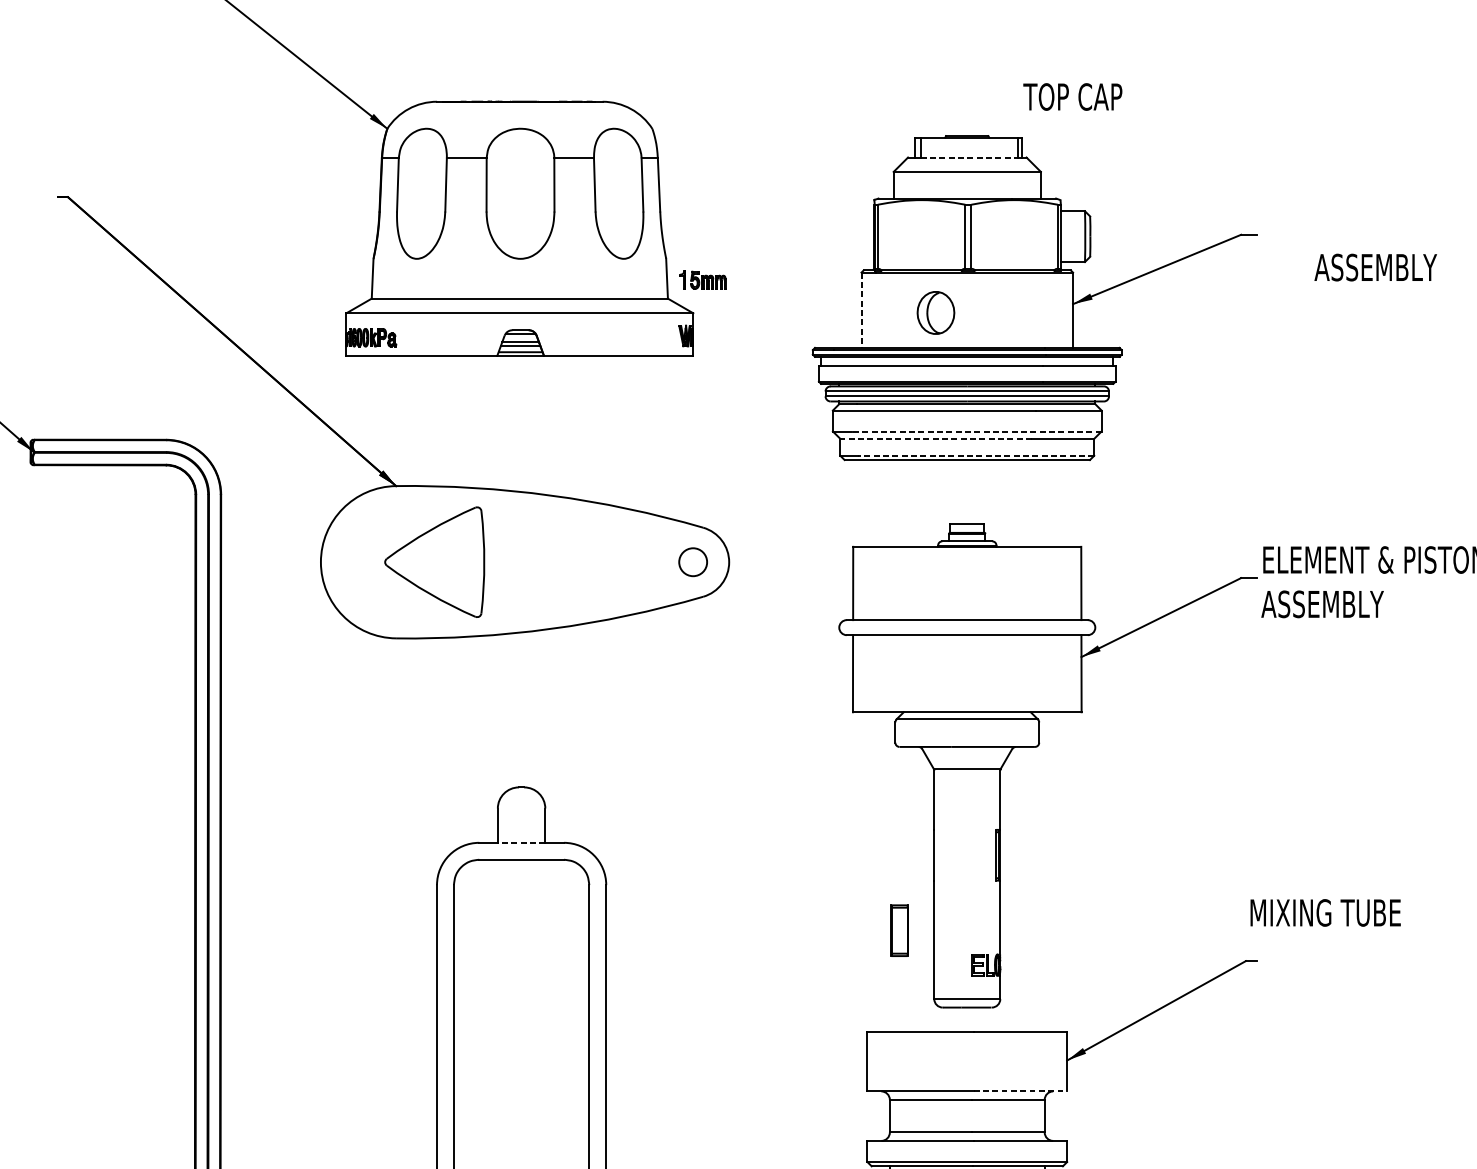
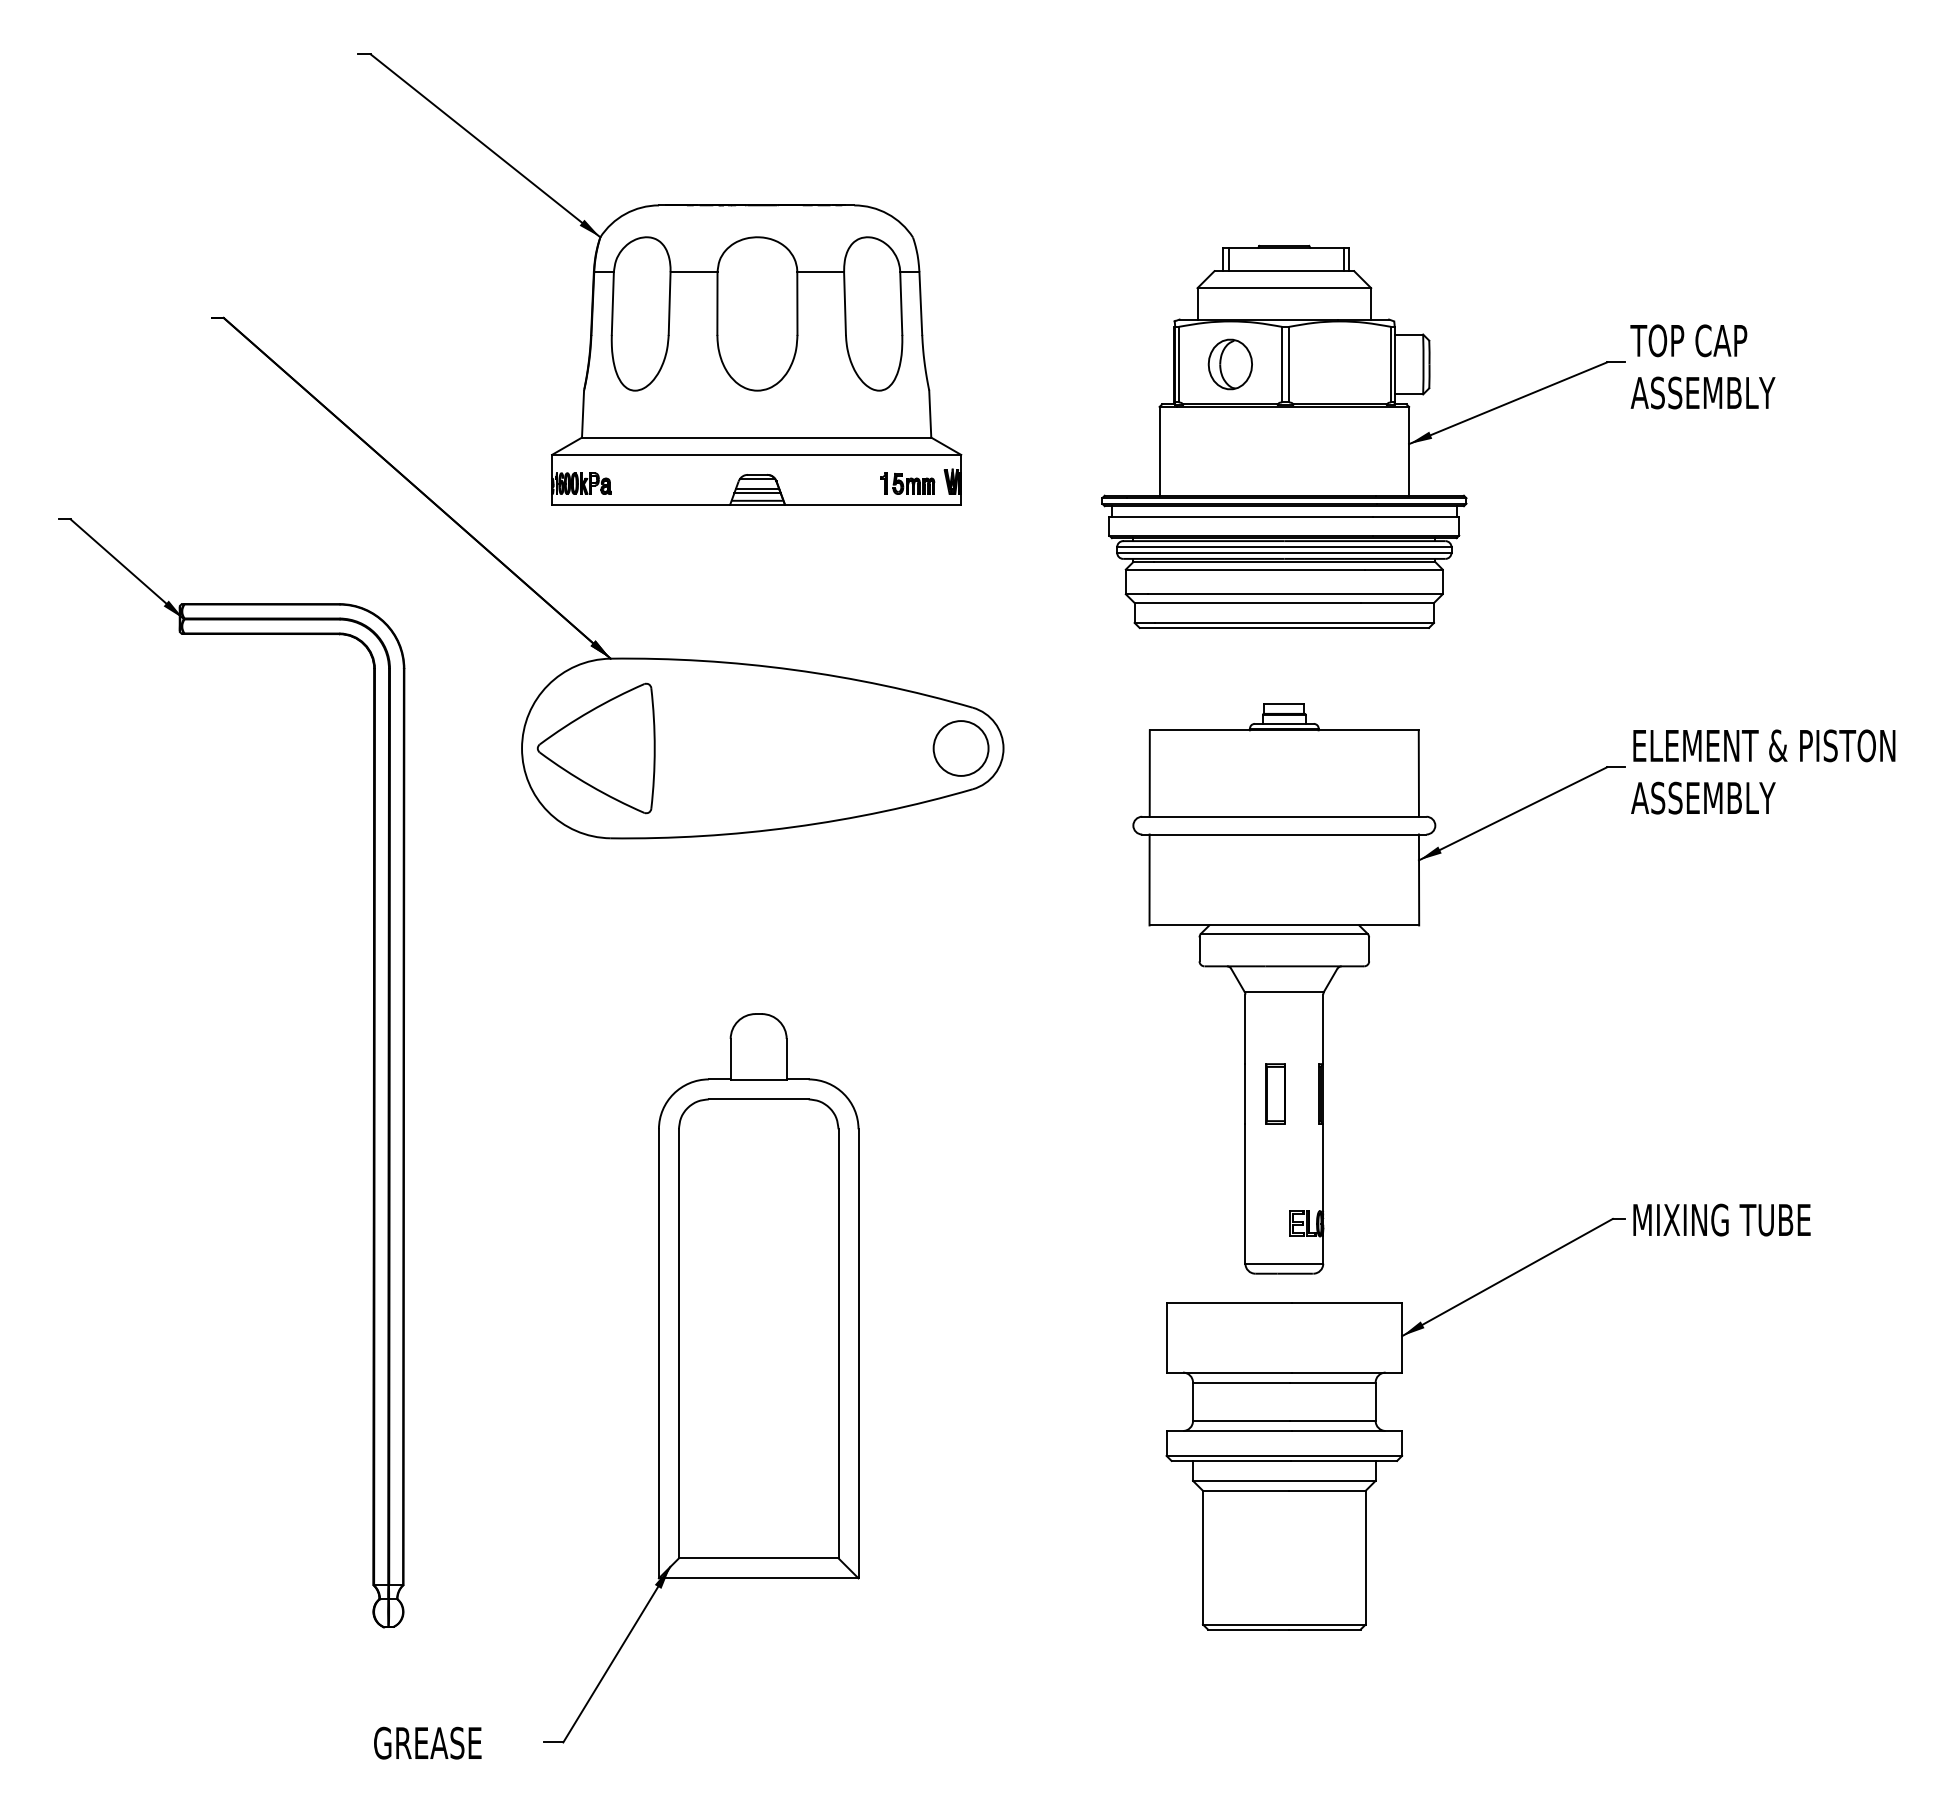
text: (1072, 96) -> (1688, 340), moved
line: (969, 157) -> (1287, 271), dashed -> solid
text: (1375, 267) -> (1702, 392), moved
part: (702, 279) -> (907, 483), moved
line: (861, 310) -> (1159, 451), dashed -> solid
part: (935, 312) -> (1229, 364), moved
line: (975, 431) -> (1294, 594), dashed -> solid
line: (936, 439) -> (1247, 603), dashed -> solid
line: (975, 455) -> (1294, 622), dashed -> solid
part: (434, 562) -> (595, 748), moved
circle: (692, 562) -> (960, 748), size x1.67
line: (521, 842) -> (758, 1079), dashed -> solid
text: (1325, 912) -> (1721, 1219), moved
part: (899, 930) -> (1275, 1093), moved
line: (1020, 1091) -> (1347, 1372), dashed -> solid

